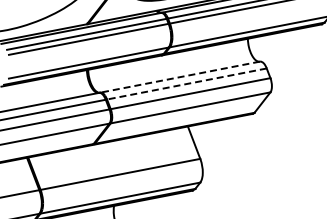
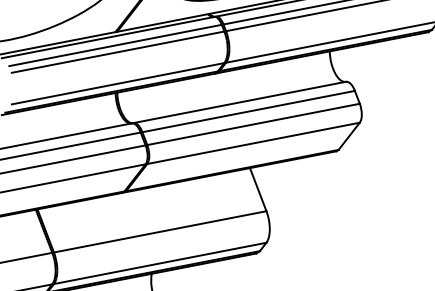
line: (179, 77) -> (238, 102), dashed -> solid
line: (186, 84) -> (248, 112), dashed -> solid

